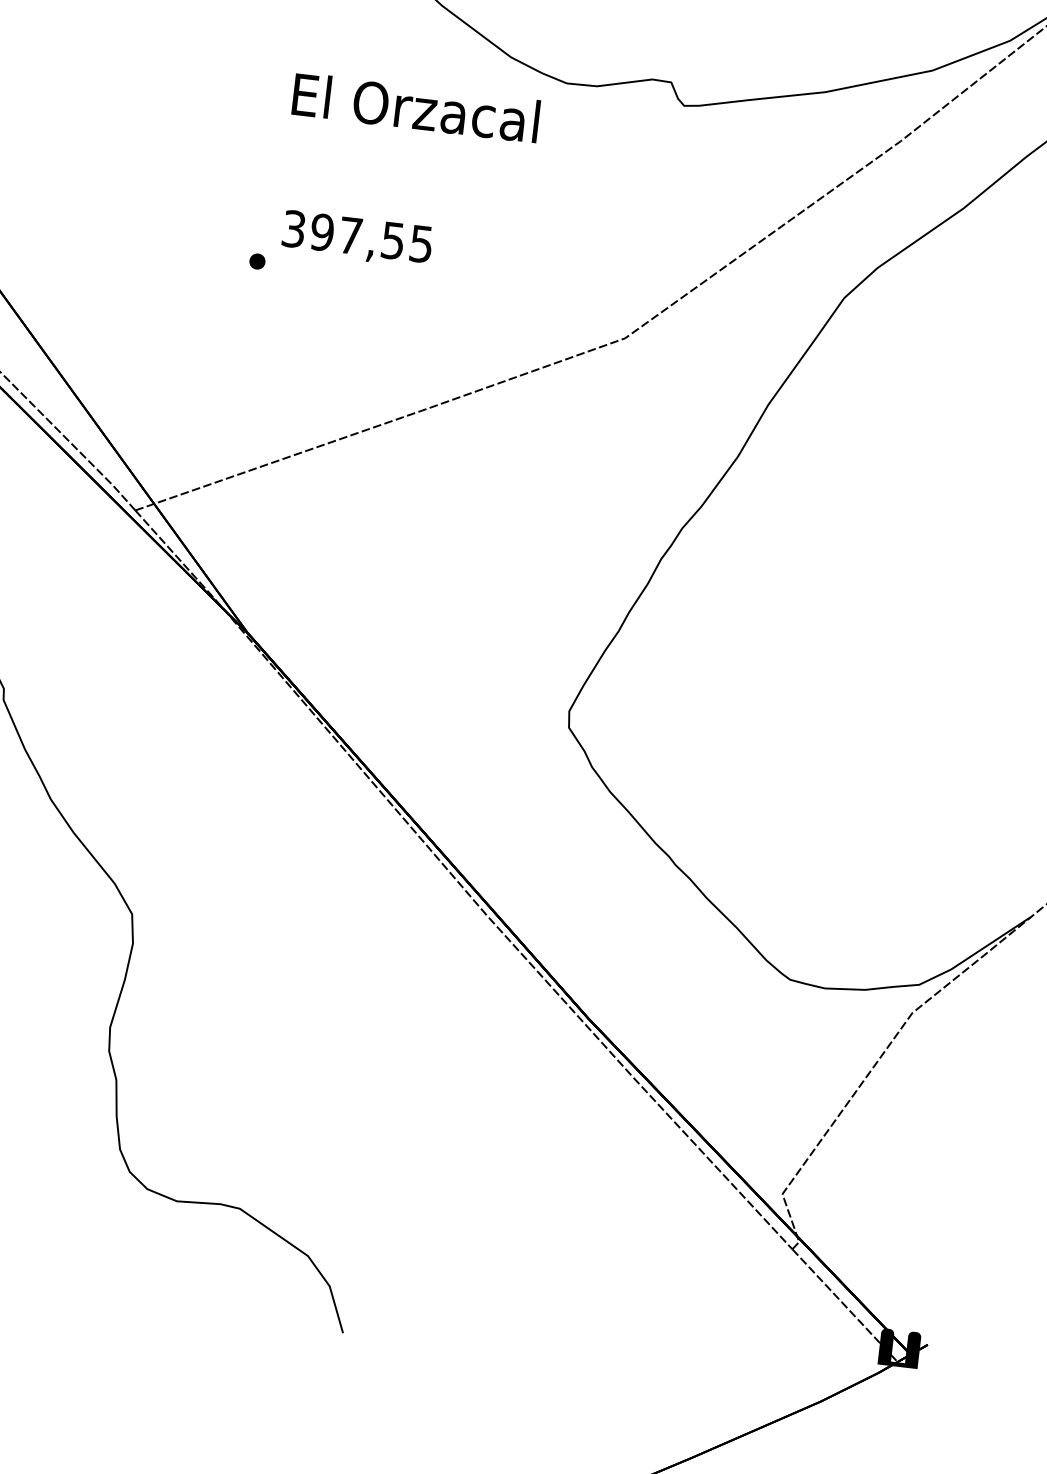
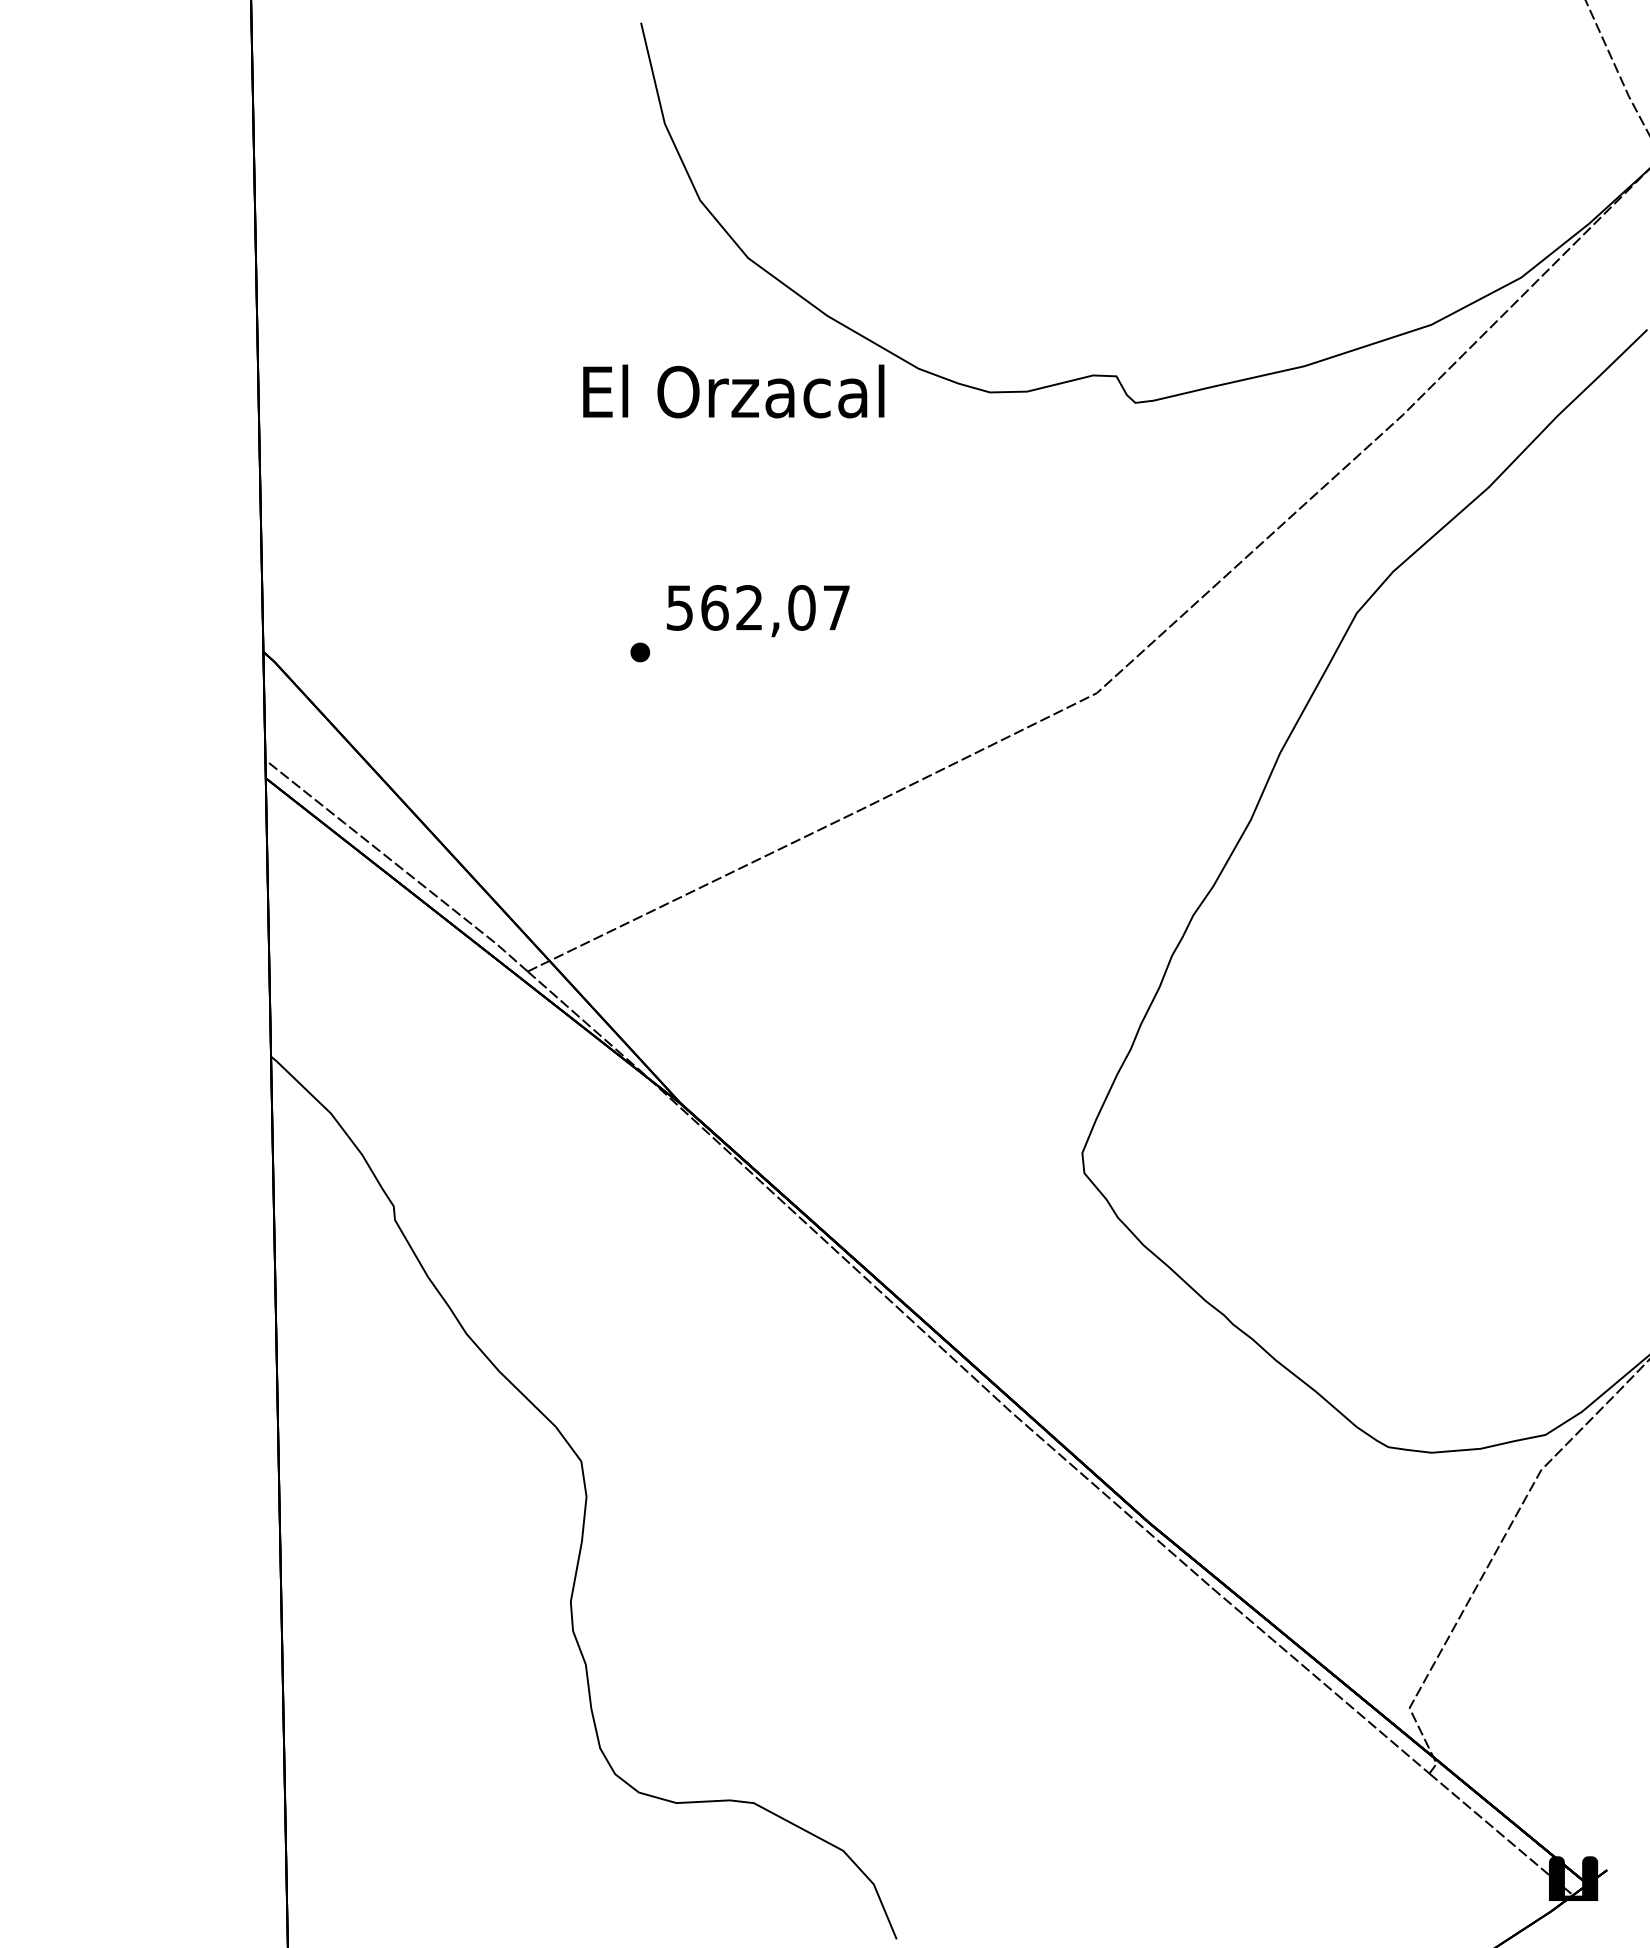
text: (415, 107) -> (733, 391), moved
text: (357, 236) -> (758, 607), 397,55 -> 562,07

